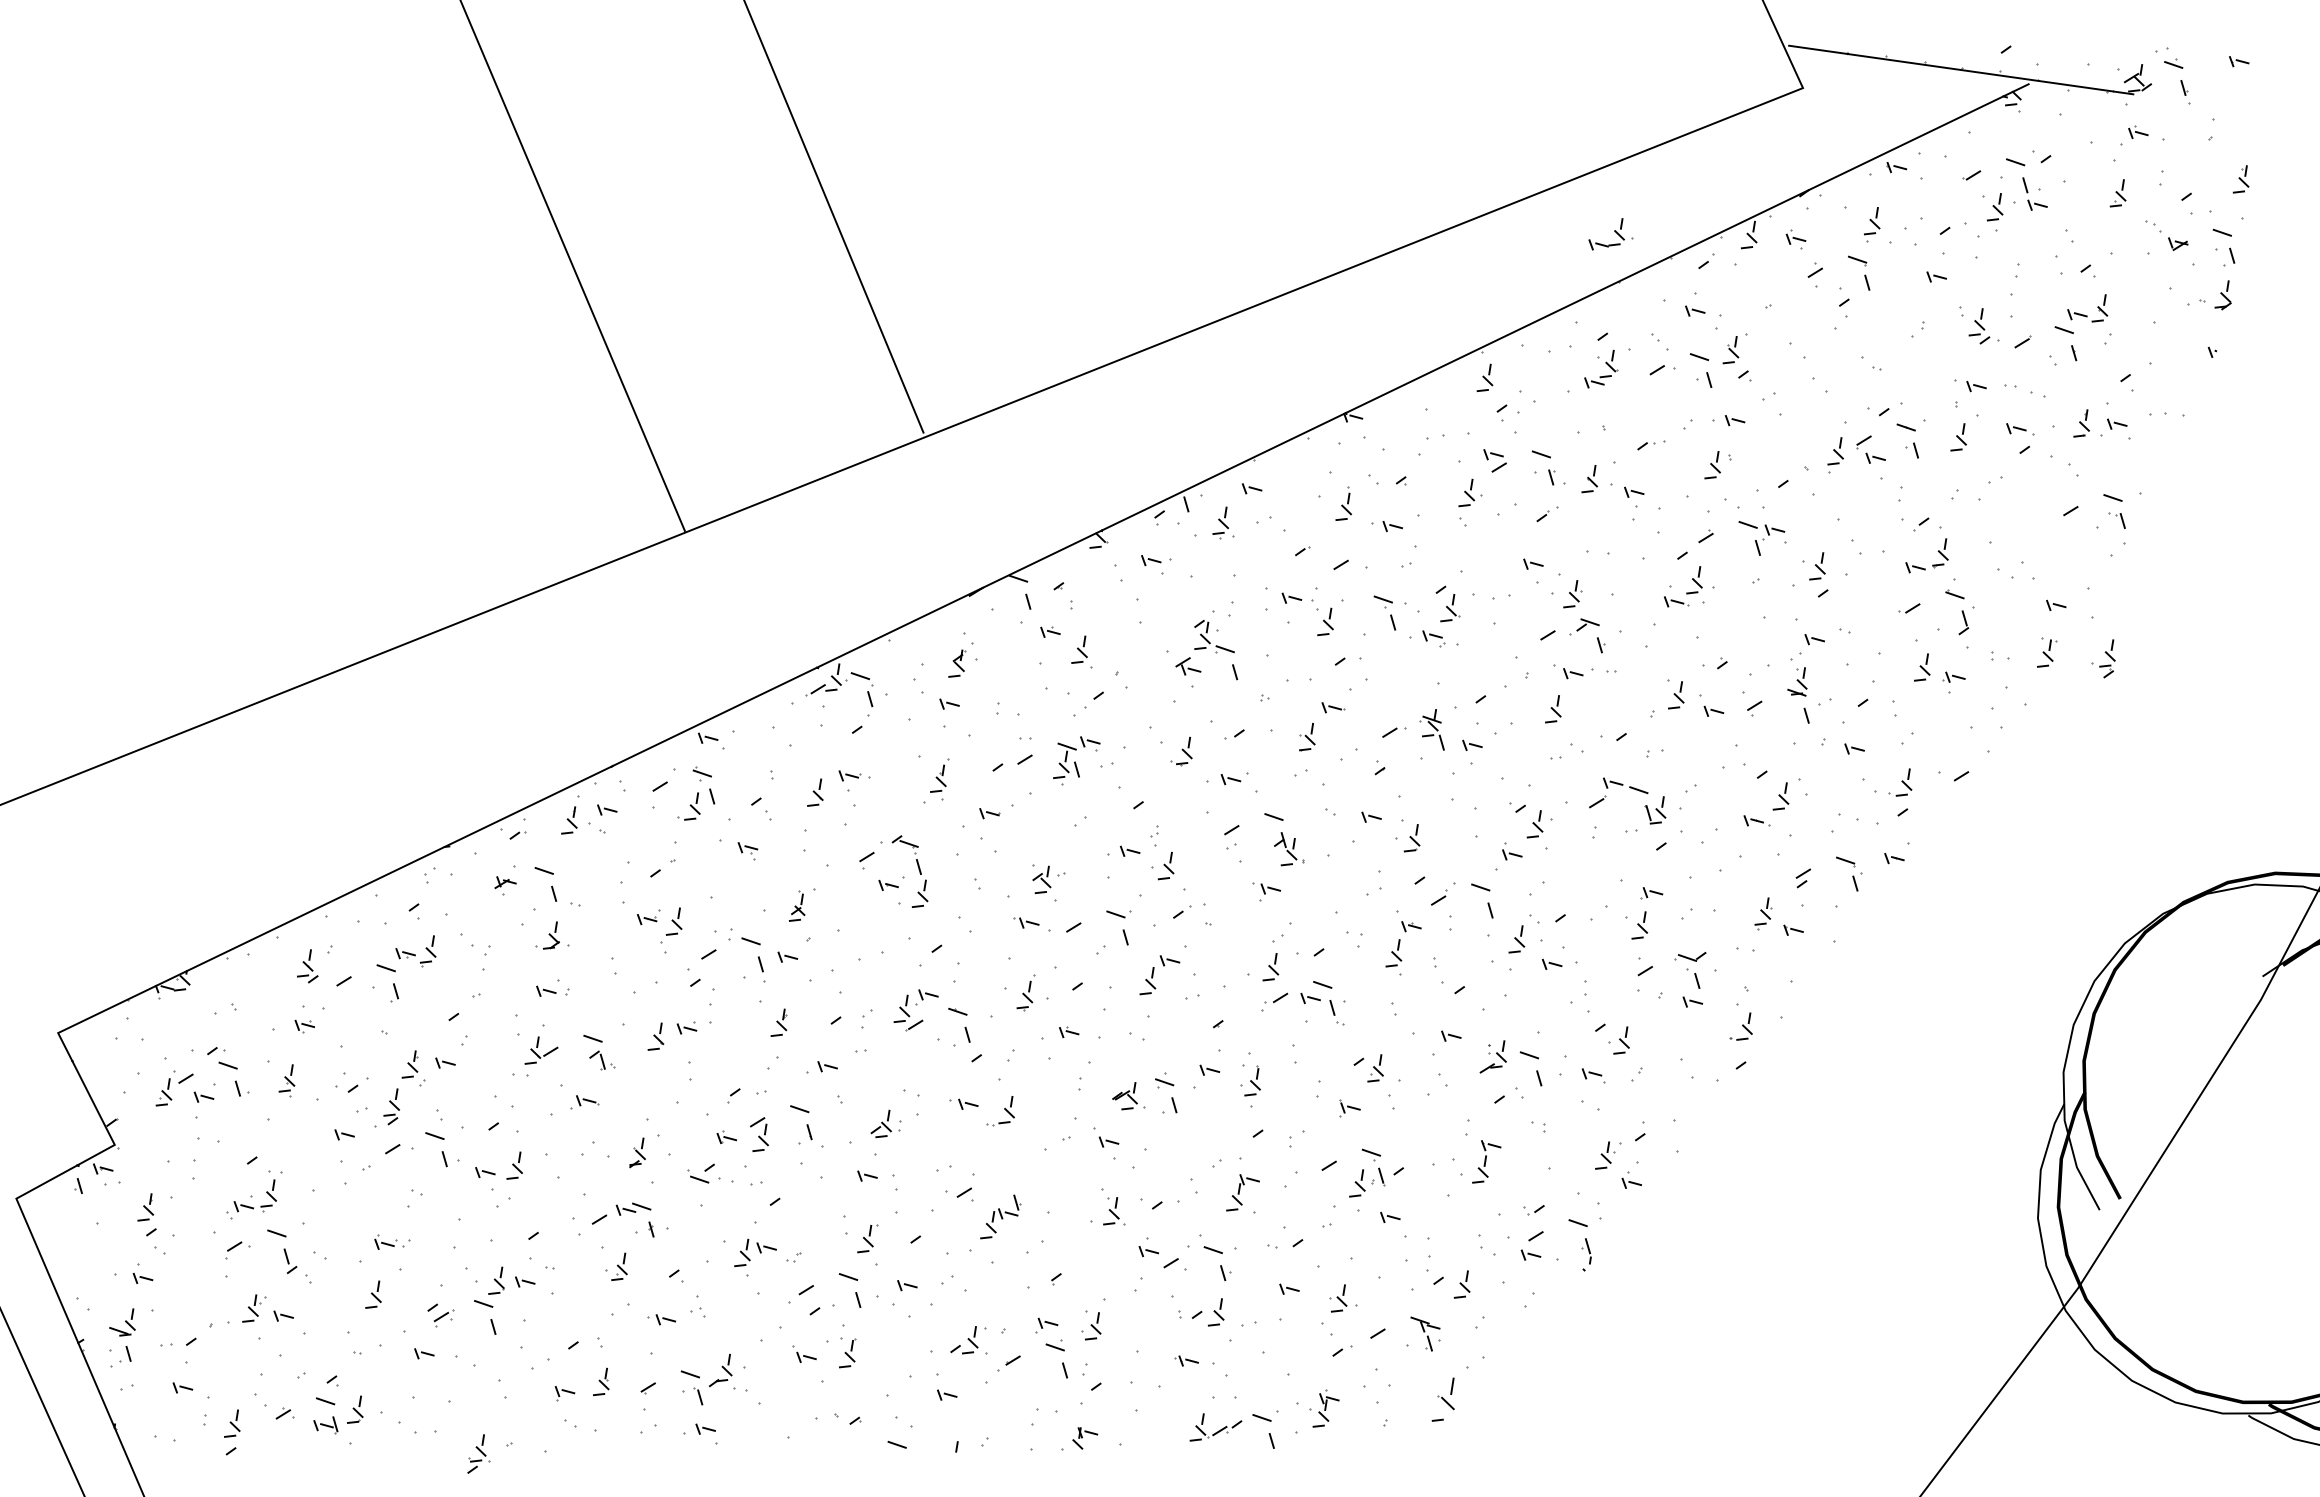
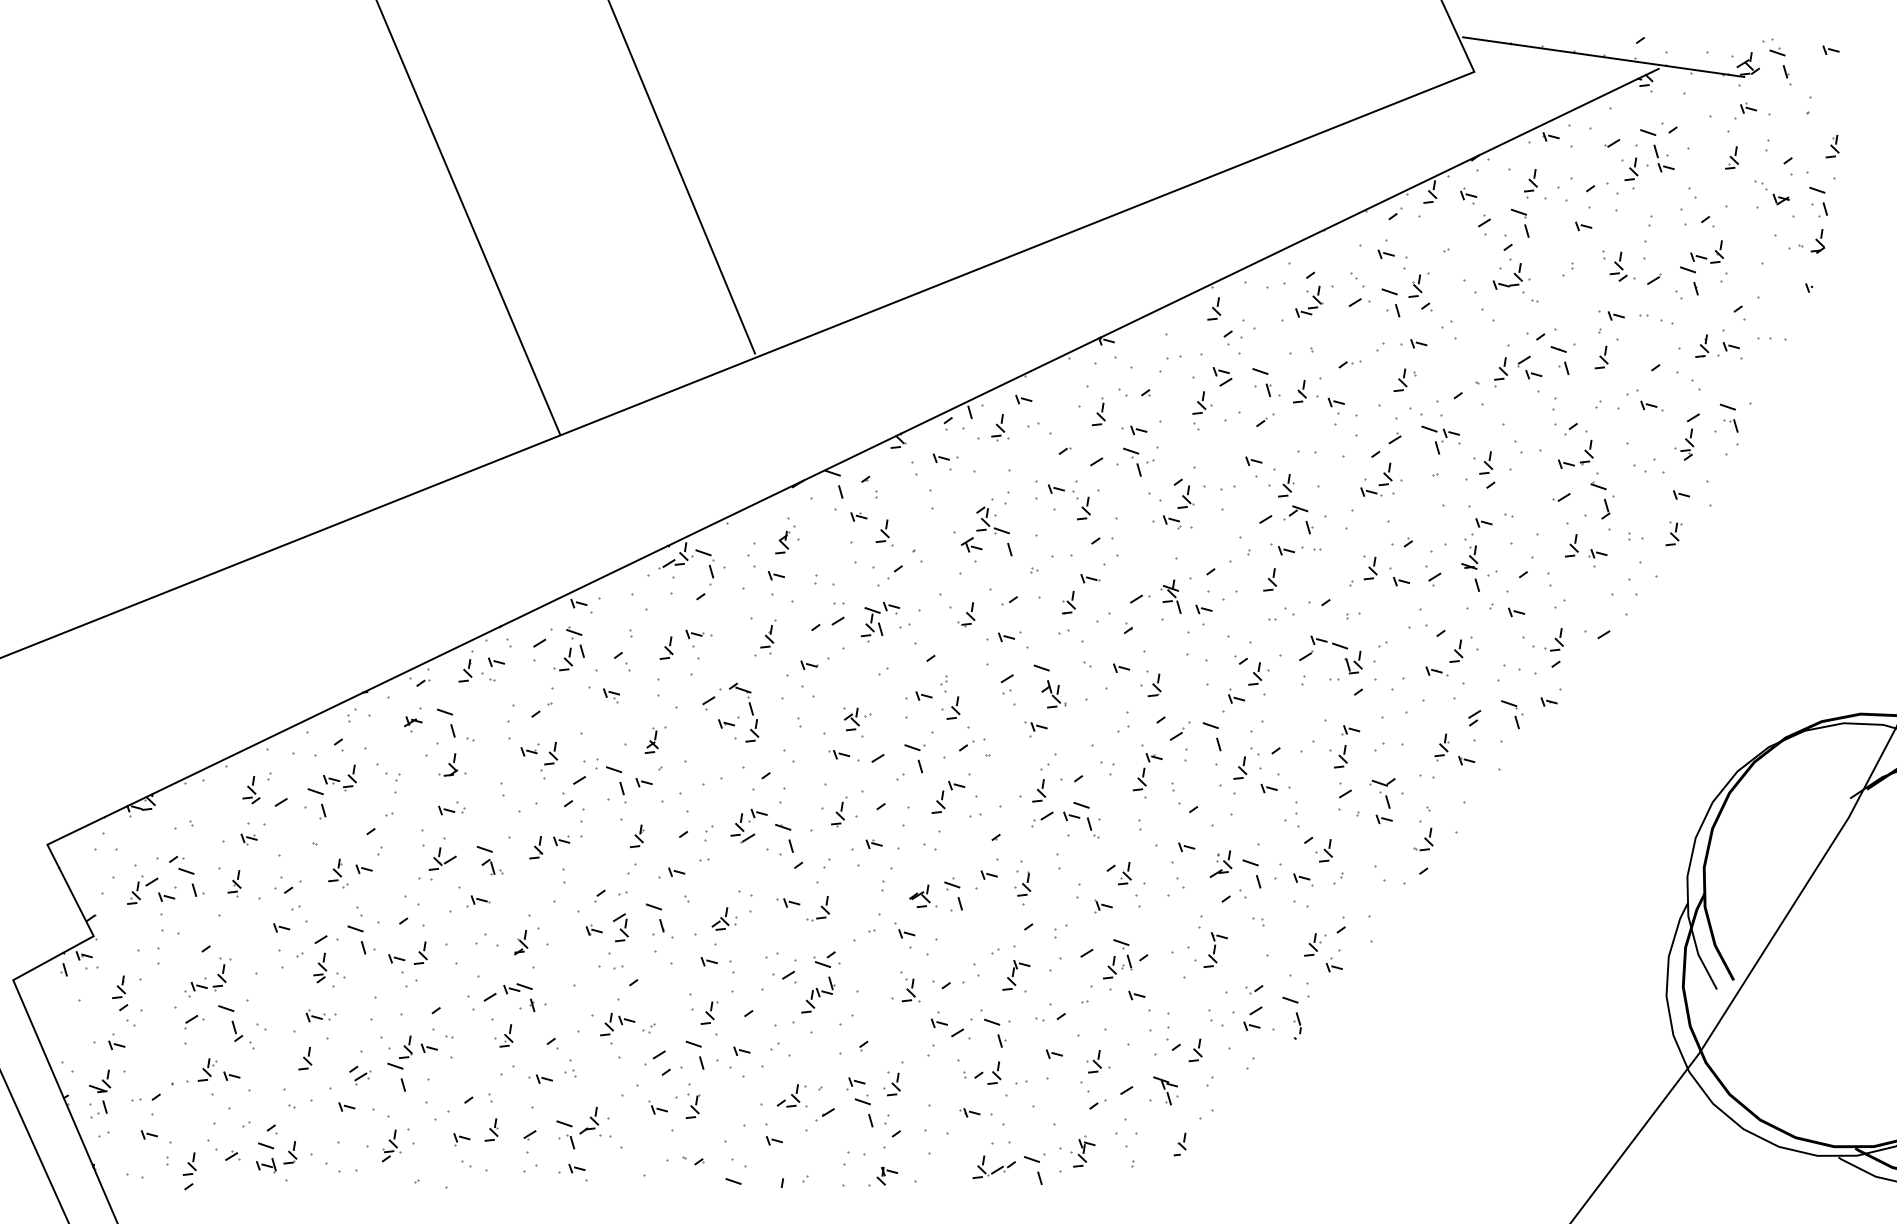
part: (1611, 234) -> (1511, 276), moved
part: (2019, 428) -> (1651, 405), moved
part: (1384, 612) -> (1132, 461), moved
part: (2104, 658) -> (1684, 444), moved
part: (392, 1106) -> (320, 967), moved
part: (703, 1173) -> (826, 959), moved
part: (1442, 1399) -> (1179, 1144), size x0.62
part: (478, 1453) -> (391, 1145), moved

